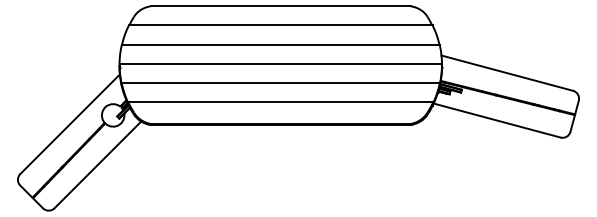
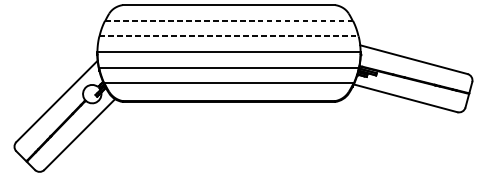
line: (280, 25) -> (228, 20), solid -> dashed
line: (280, 44) -> (228, 36), solid -> dashed

